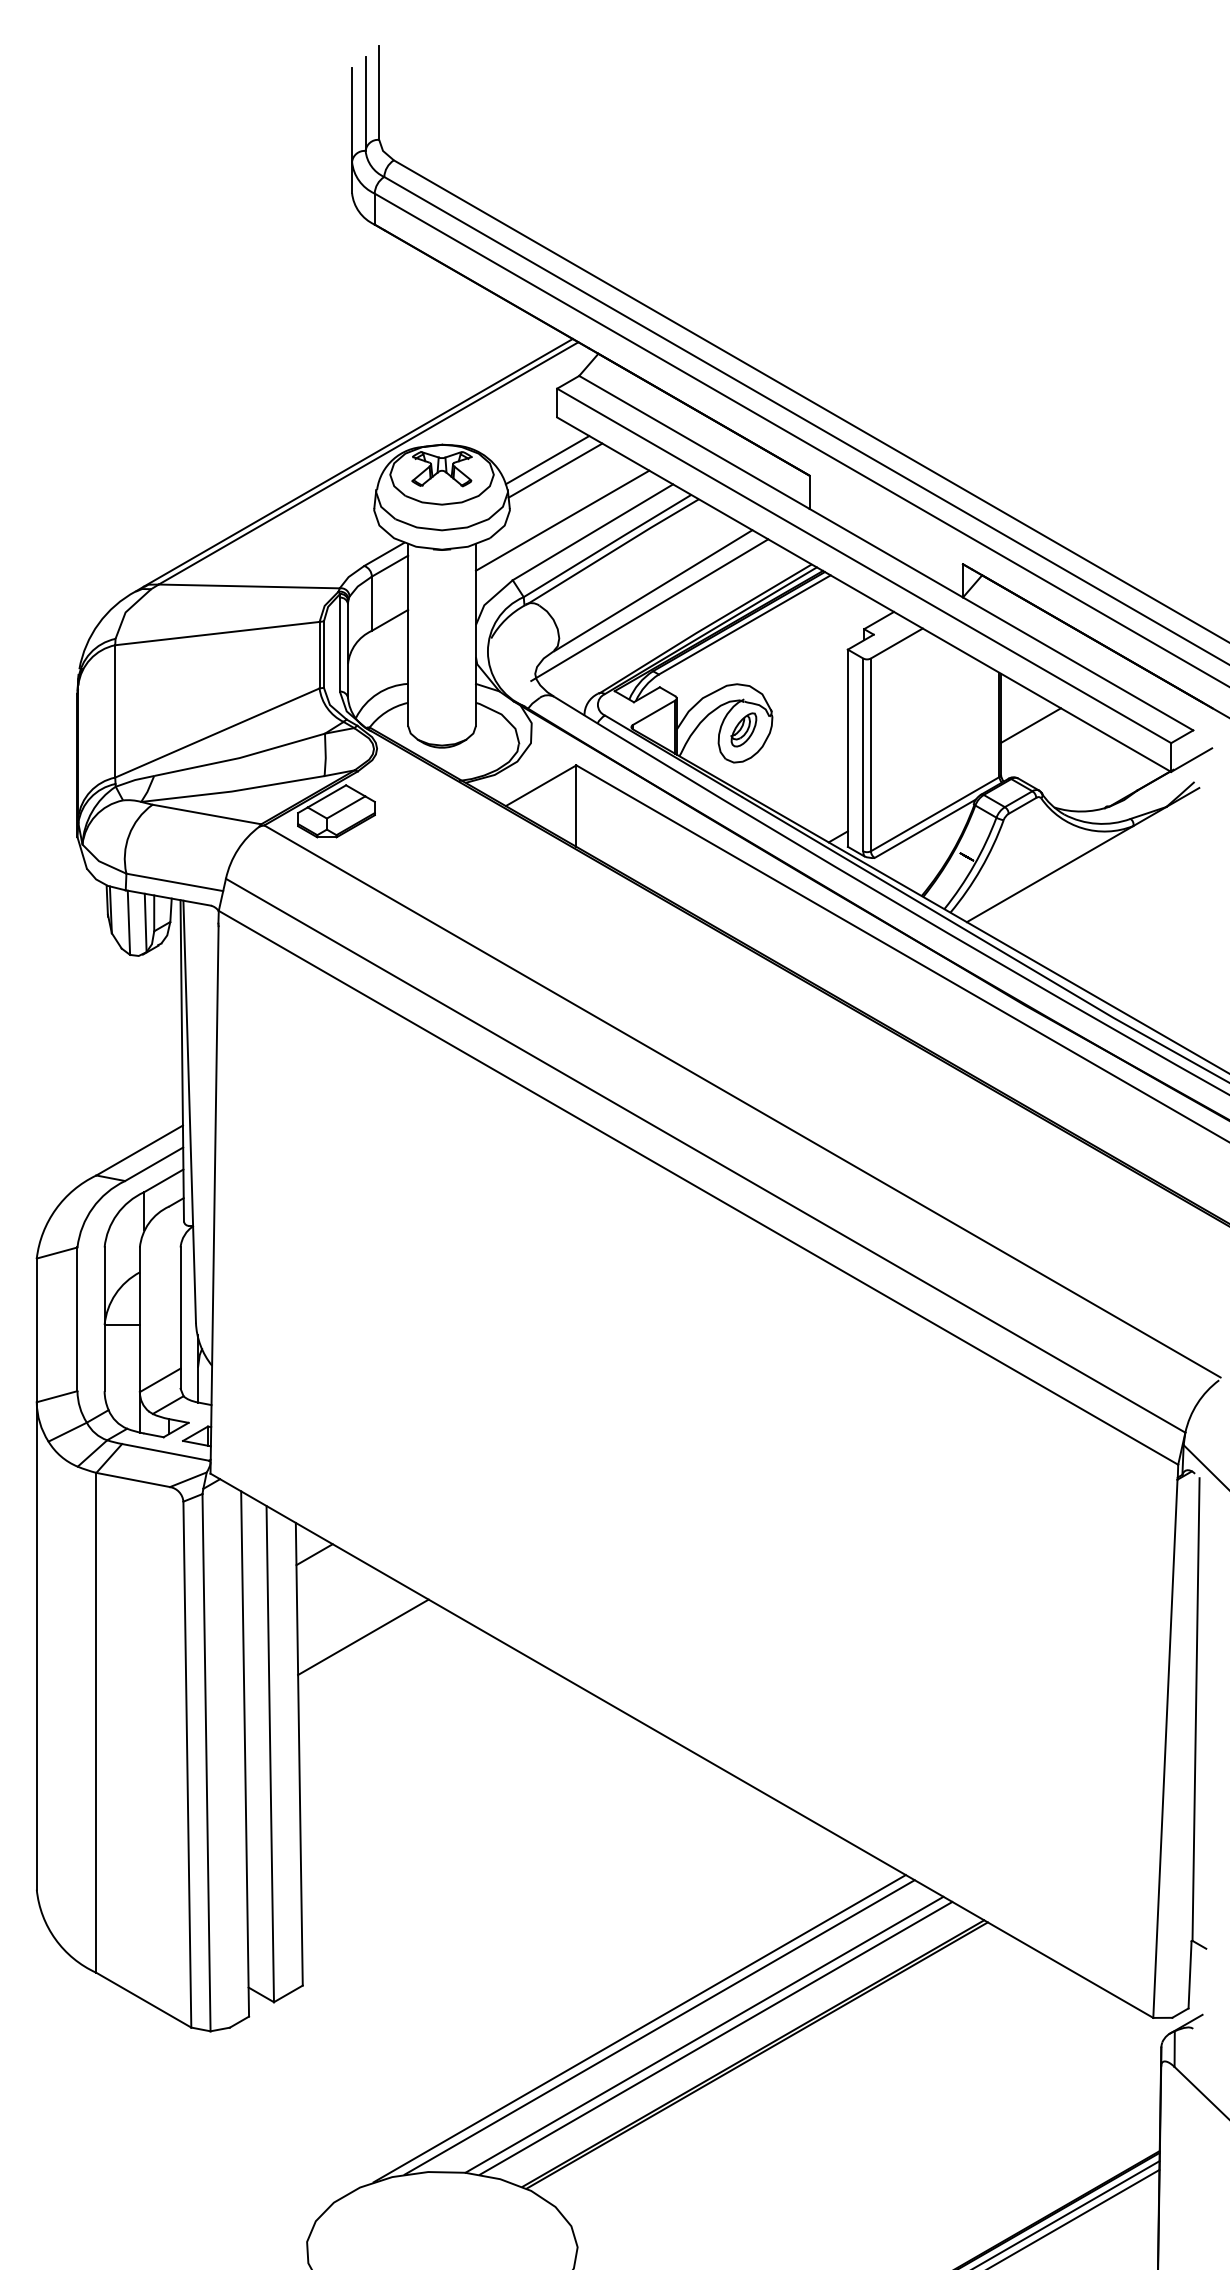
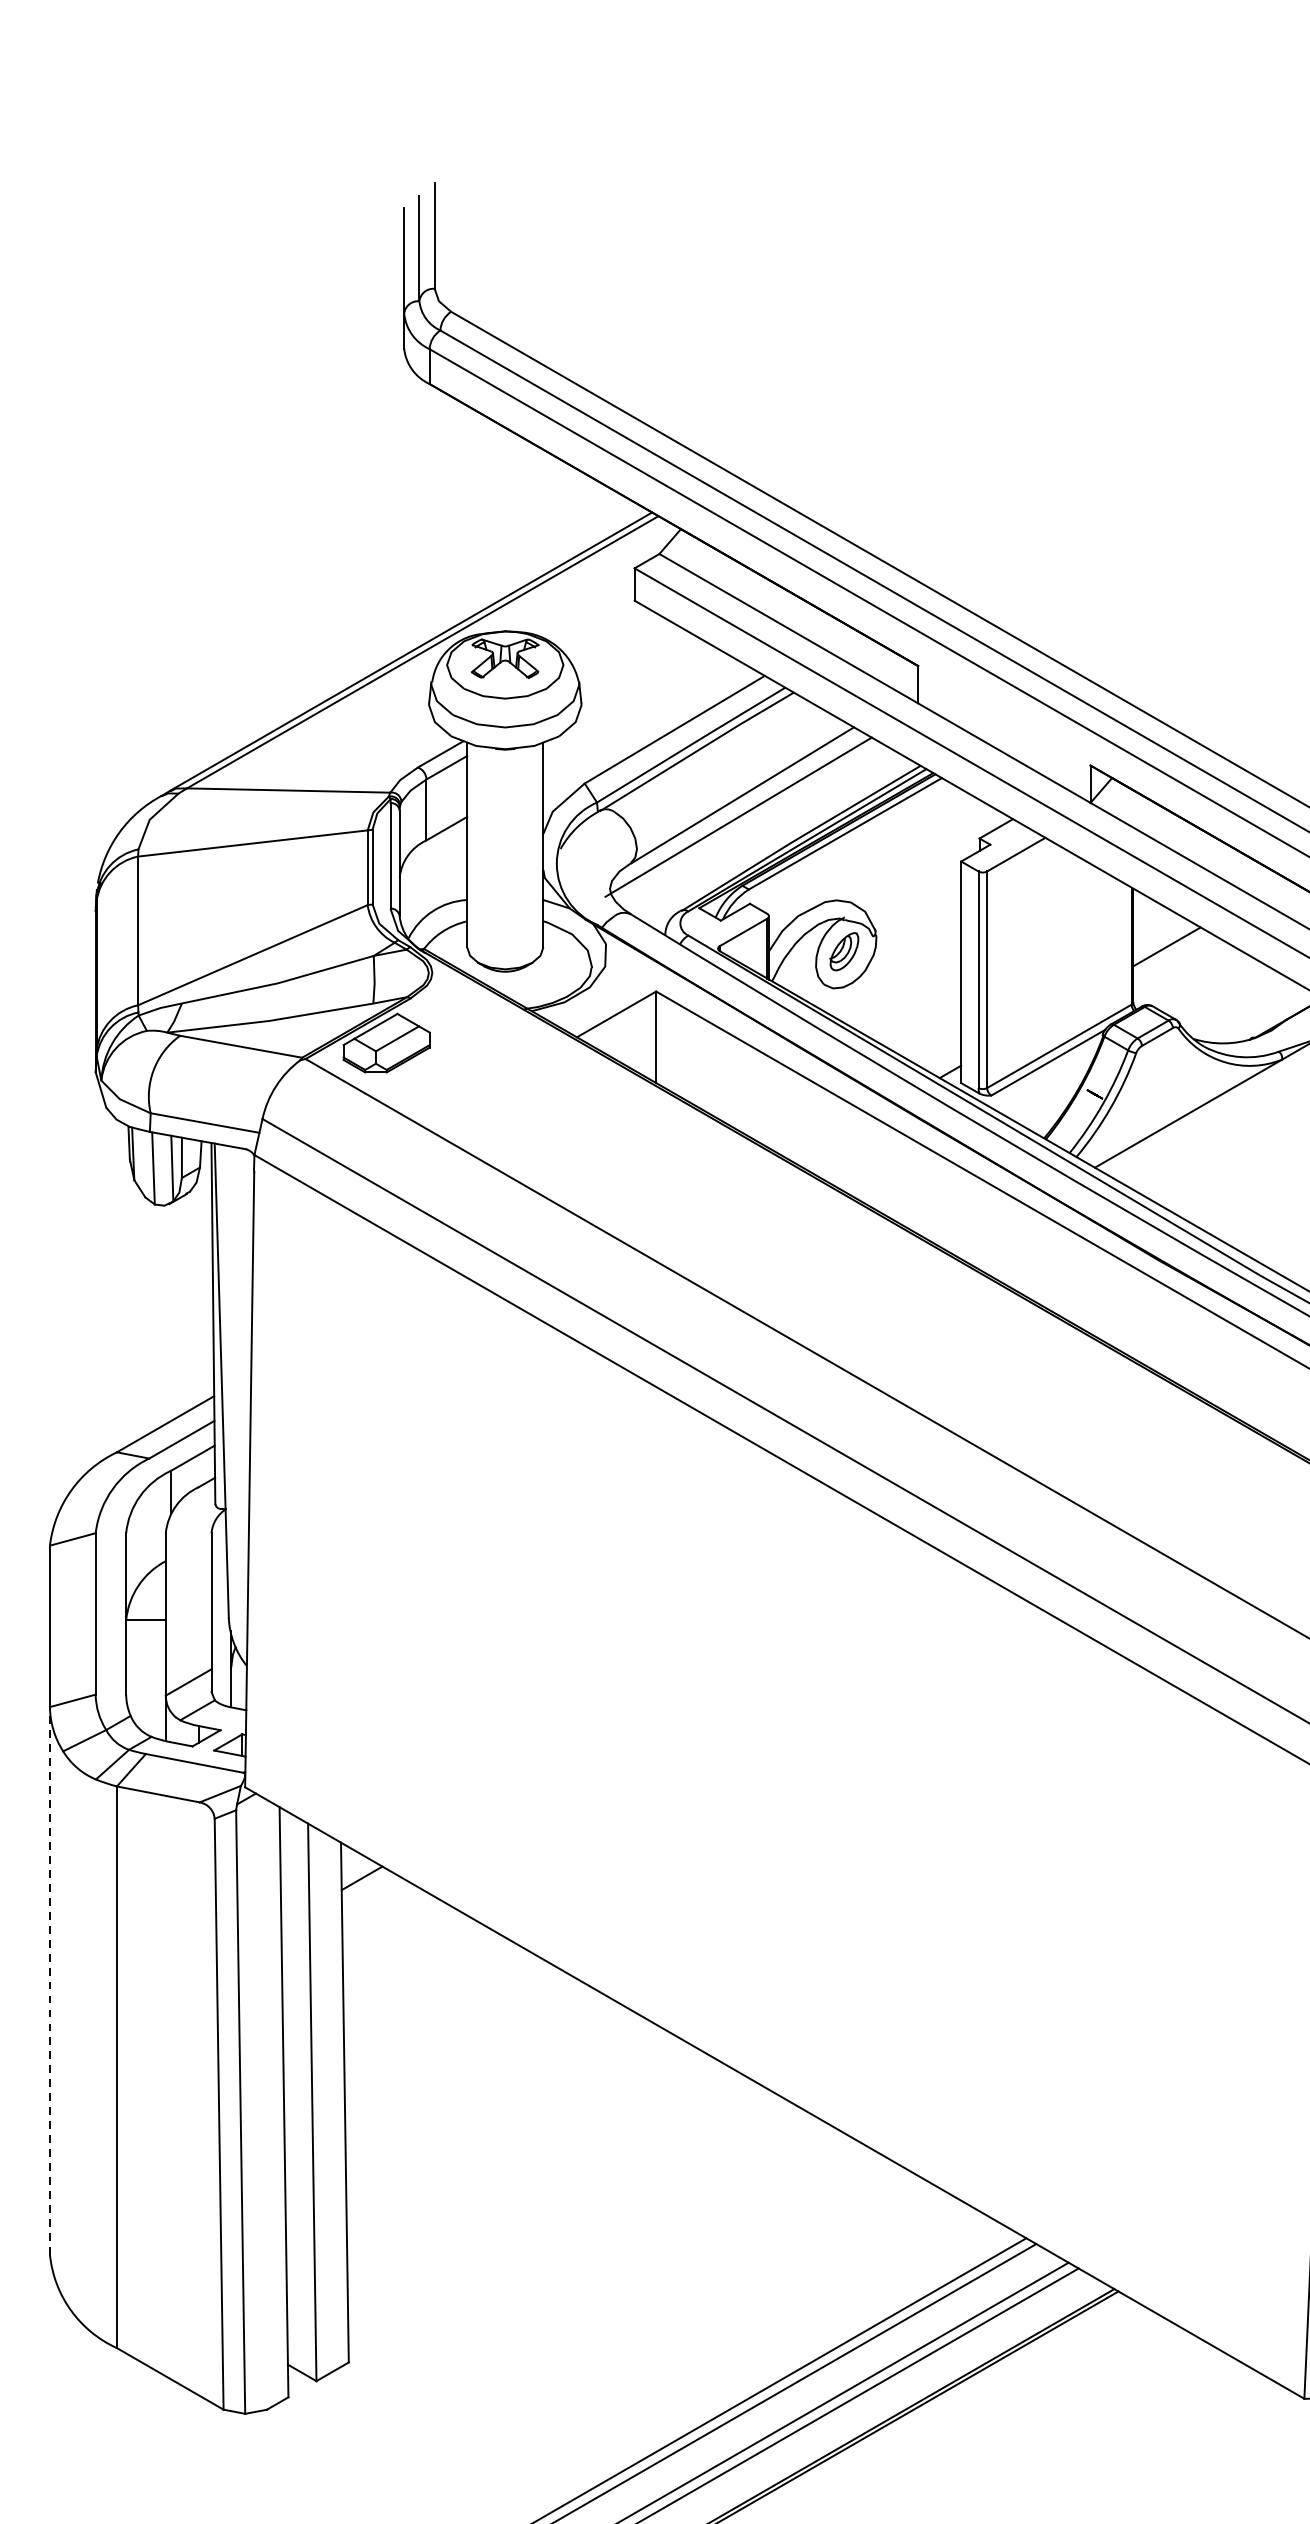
line: (547, 460) -> (623, 649), removed
line: (555, 470) -> (632, 660), removed
line: (562, 520) -> (640, 716), removed
line: (363, 1637) -> (417, 1971), removed
line: (36, 1645) -> (49, 1980), solid -> dashed

